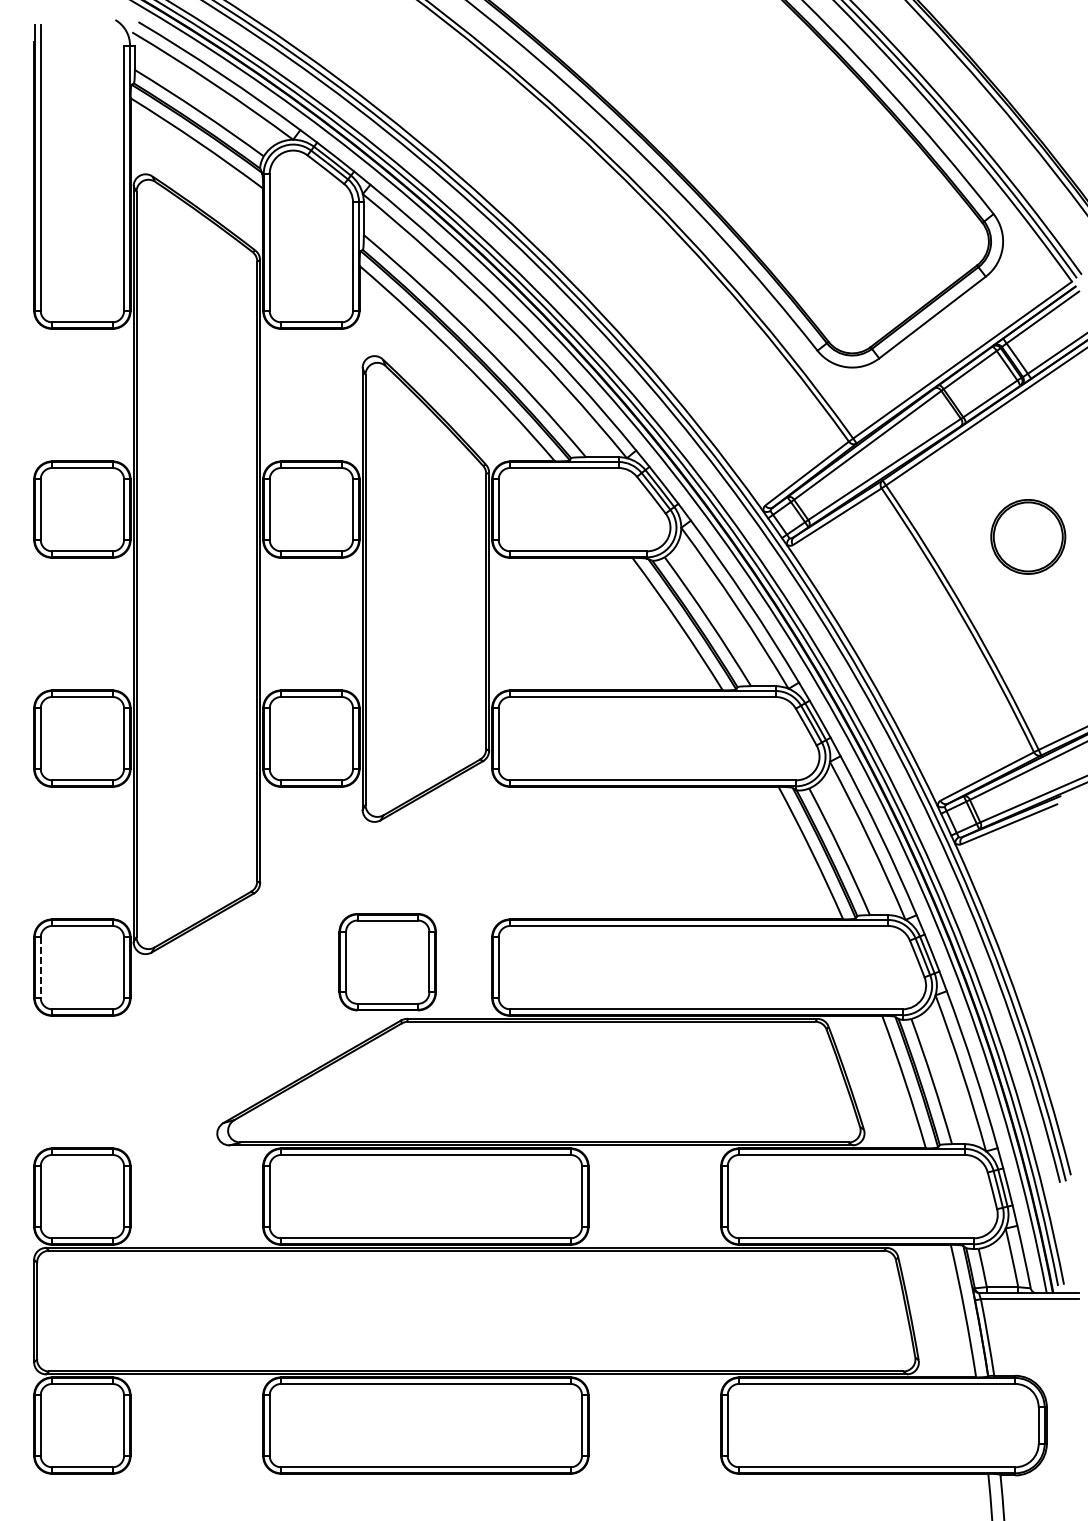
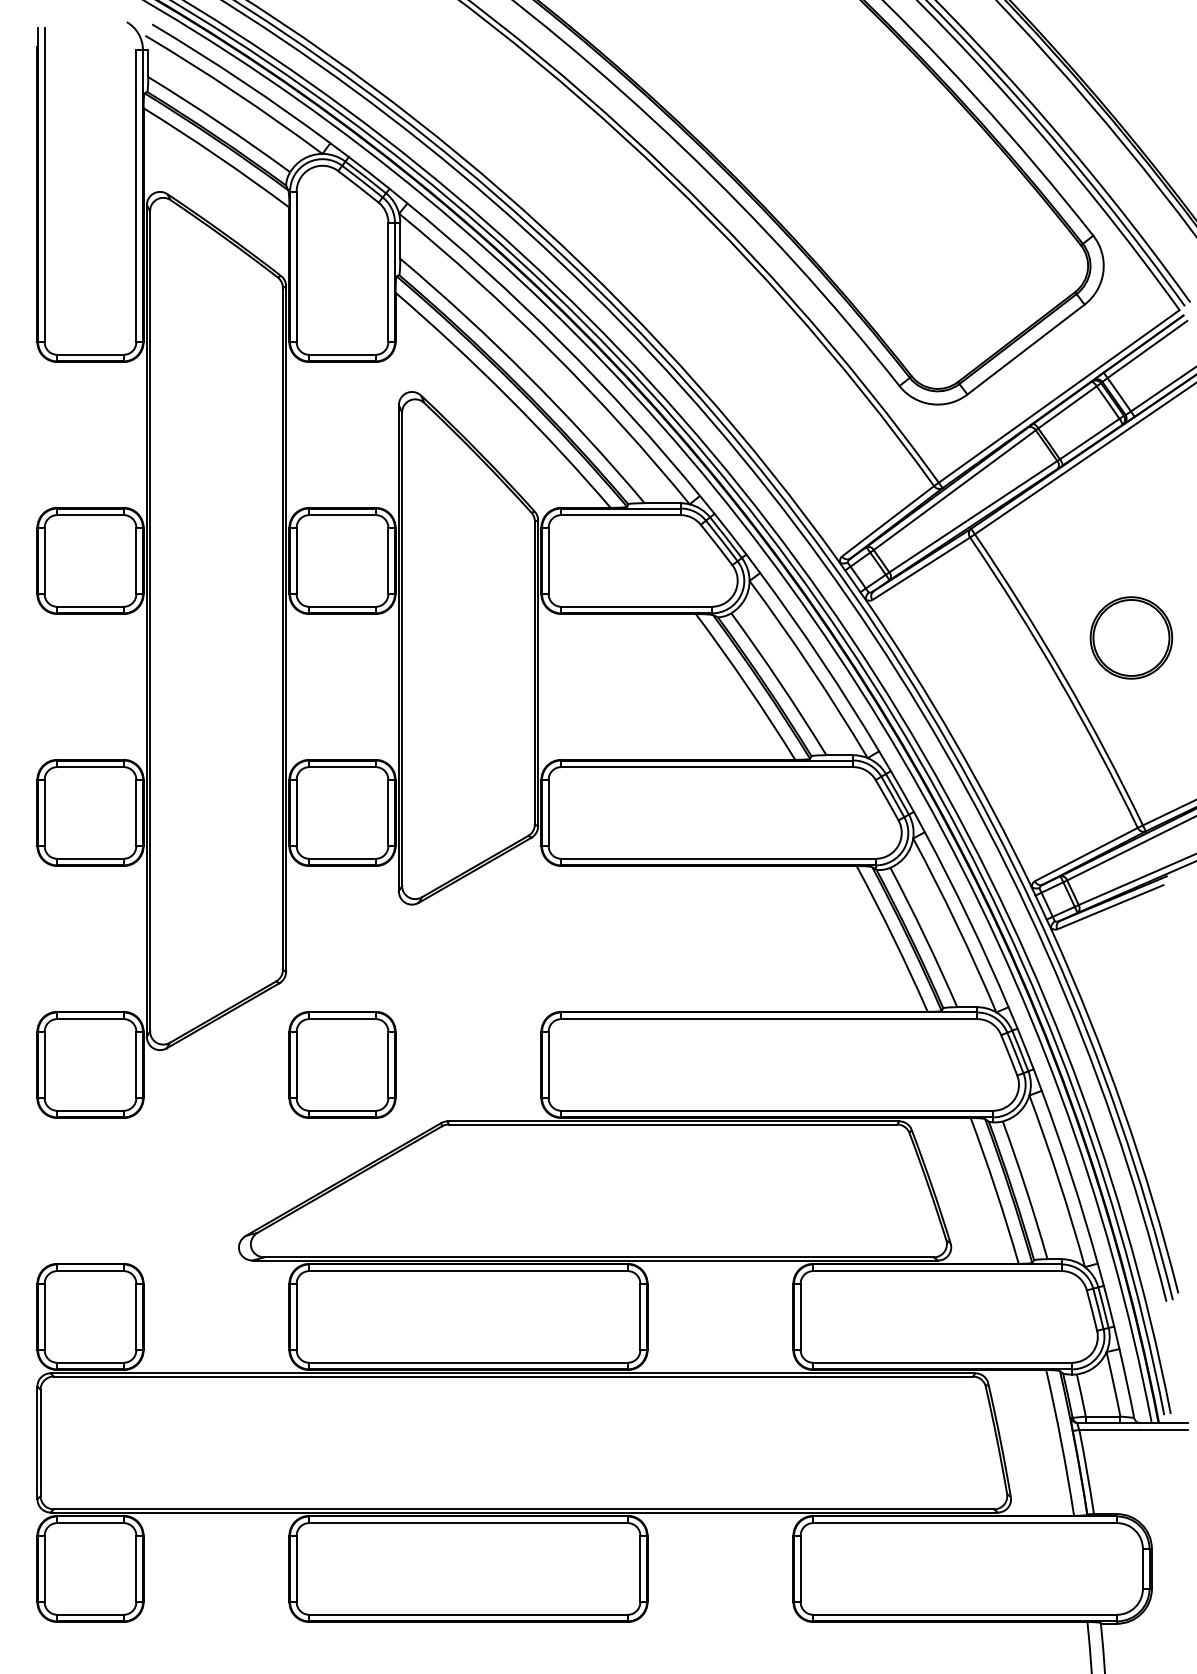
part: (1028, 536) -> (1131, 637), moved
part: (387, 961) -> (342, 1064), moved
line: (40, 968) -> (44, 1065), dashed -> solid

